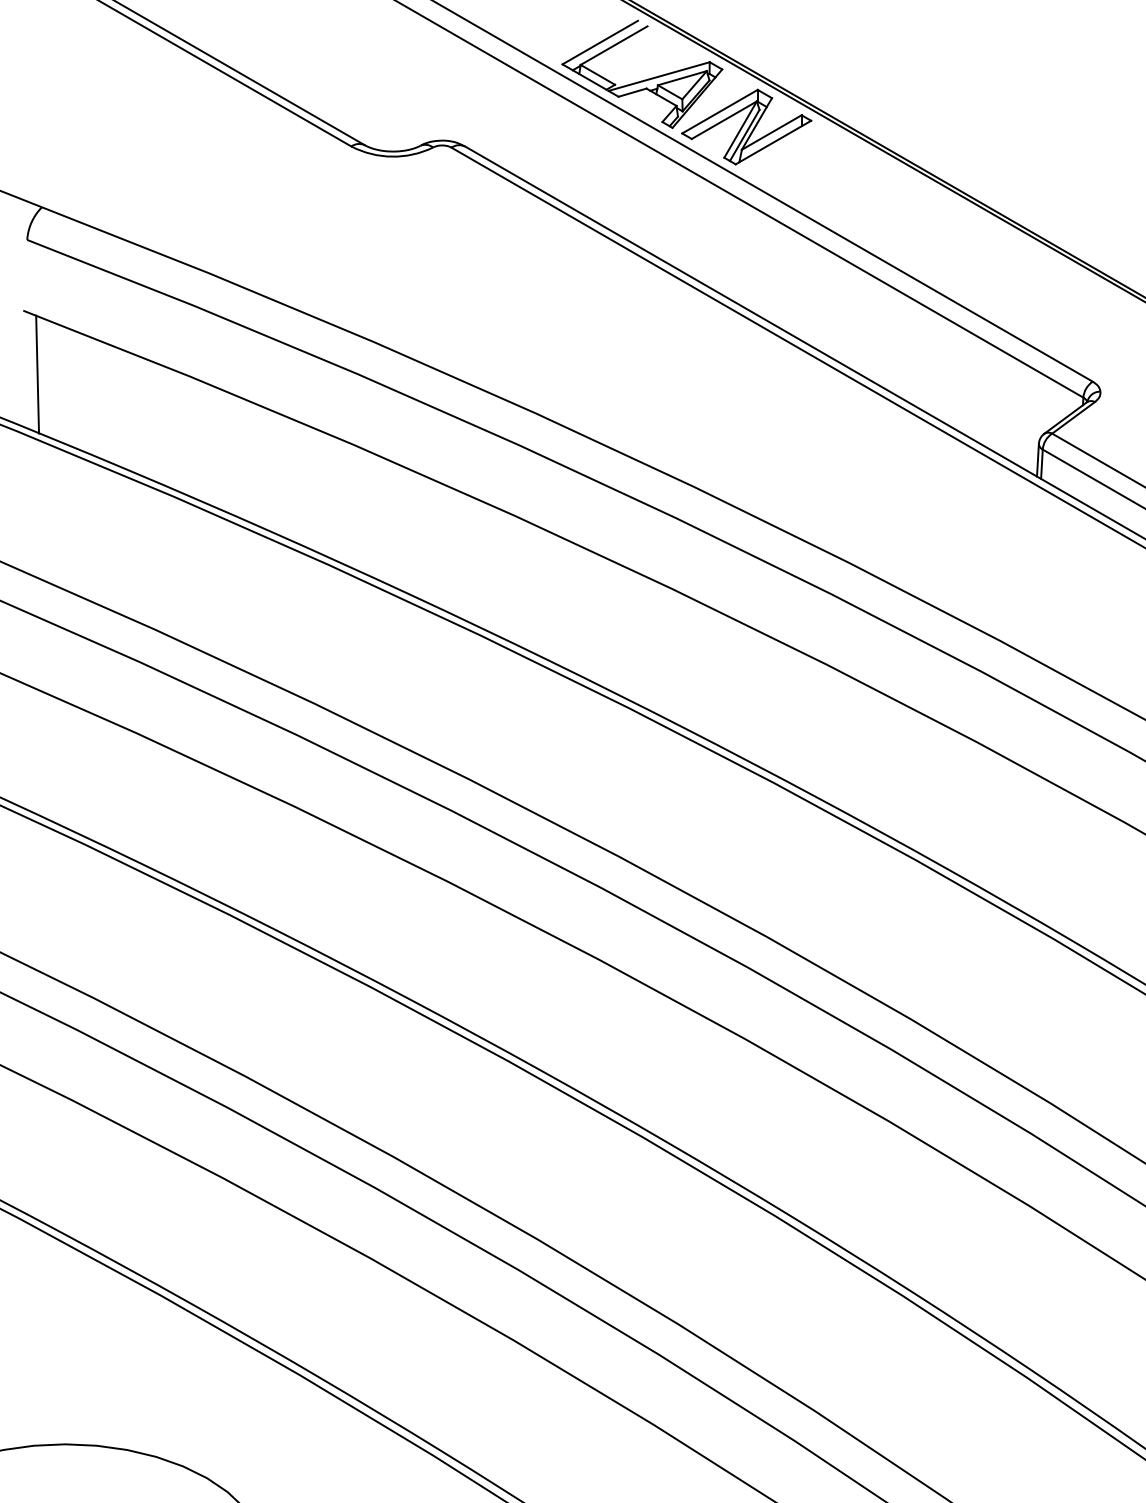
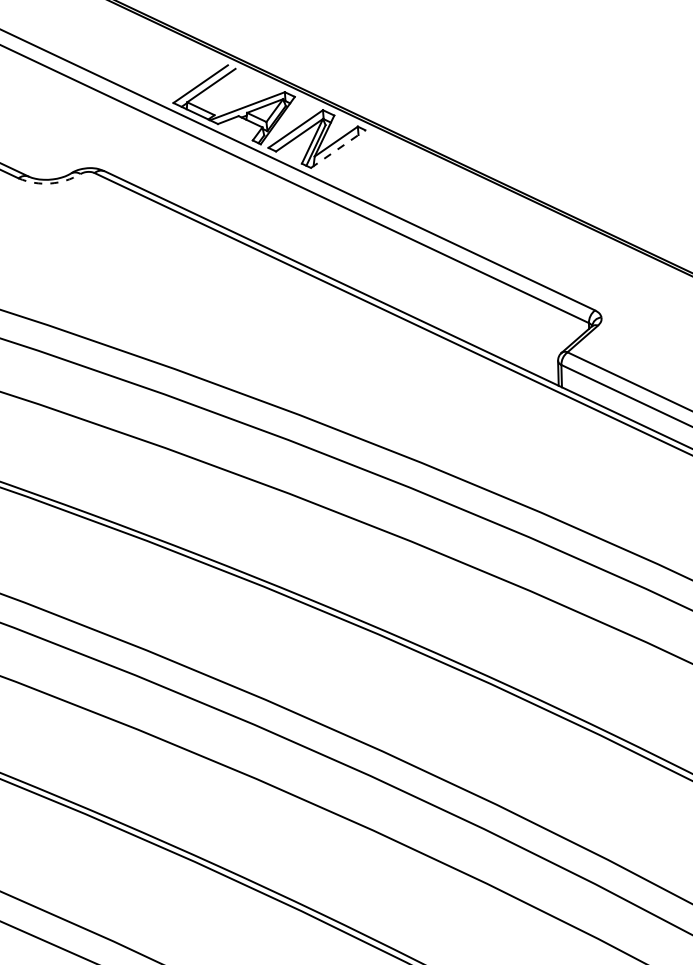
line: (773, 142) -> (338, 149), solid -> dashed
arc: (392, 156) -> (50, 183), solid -> dashed

